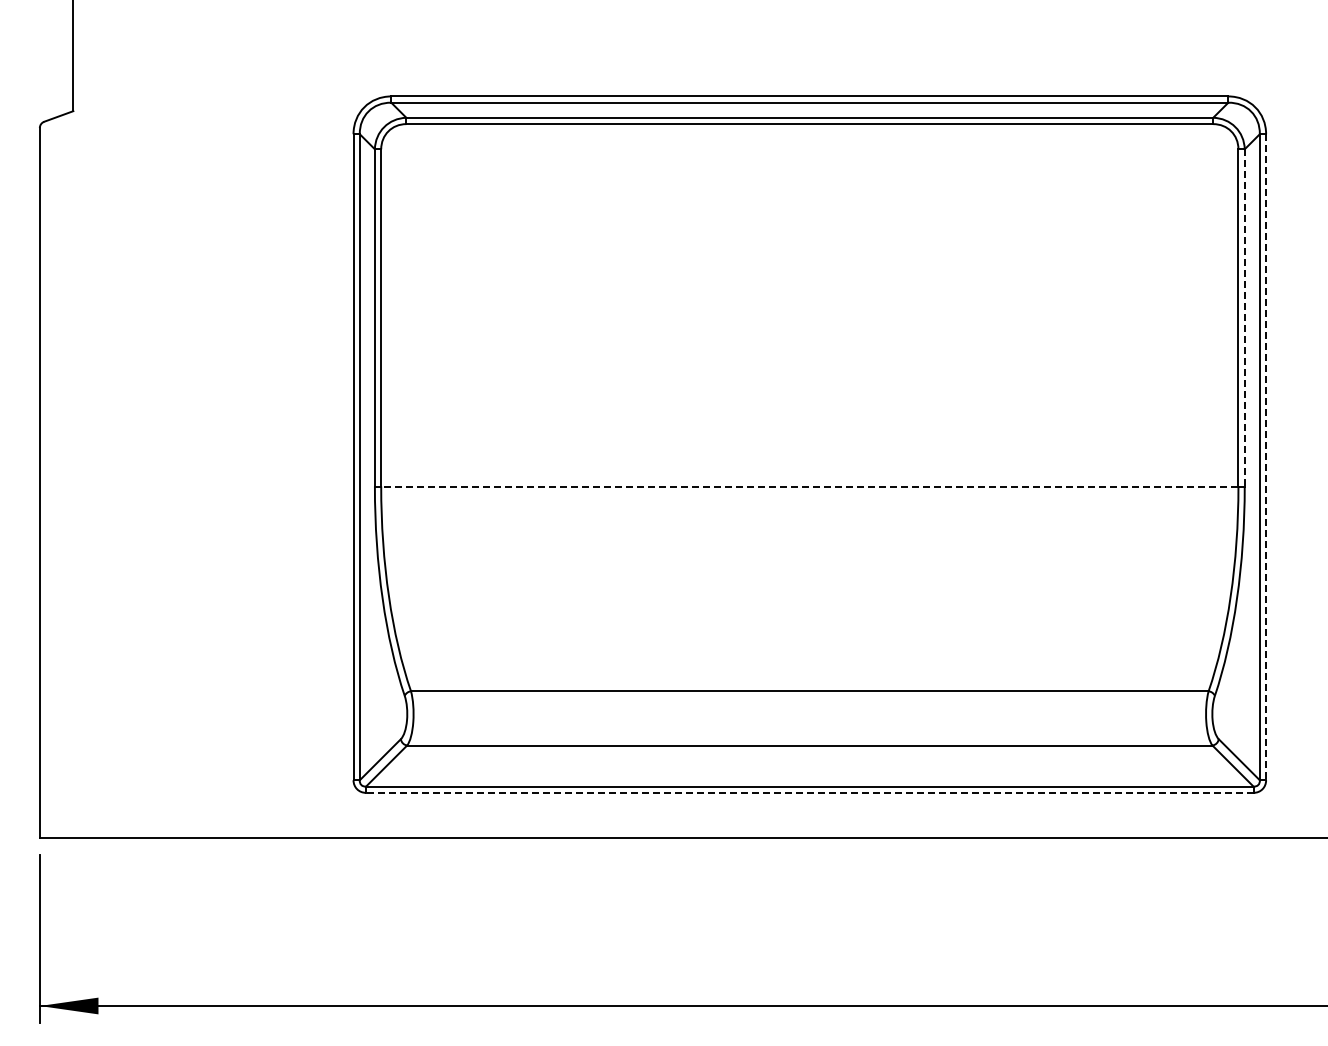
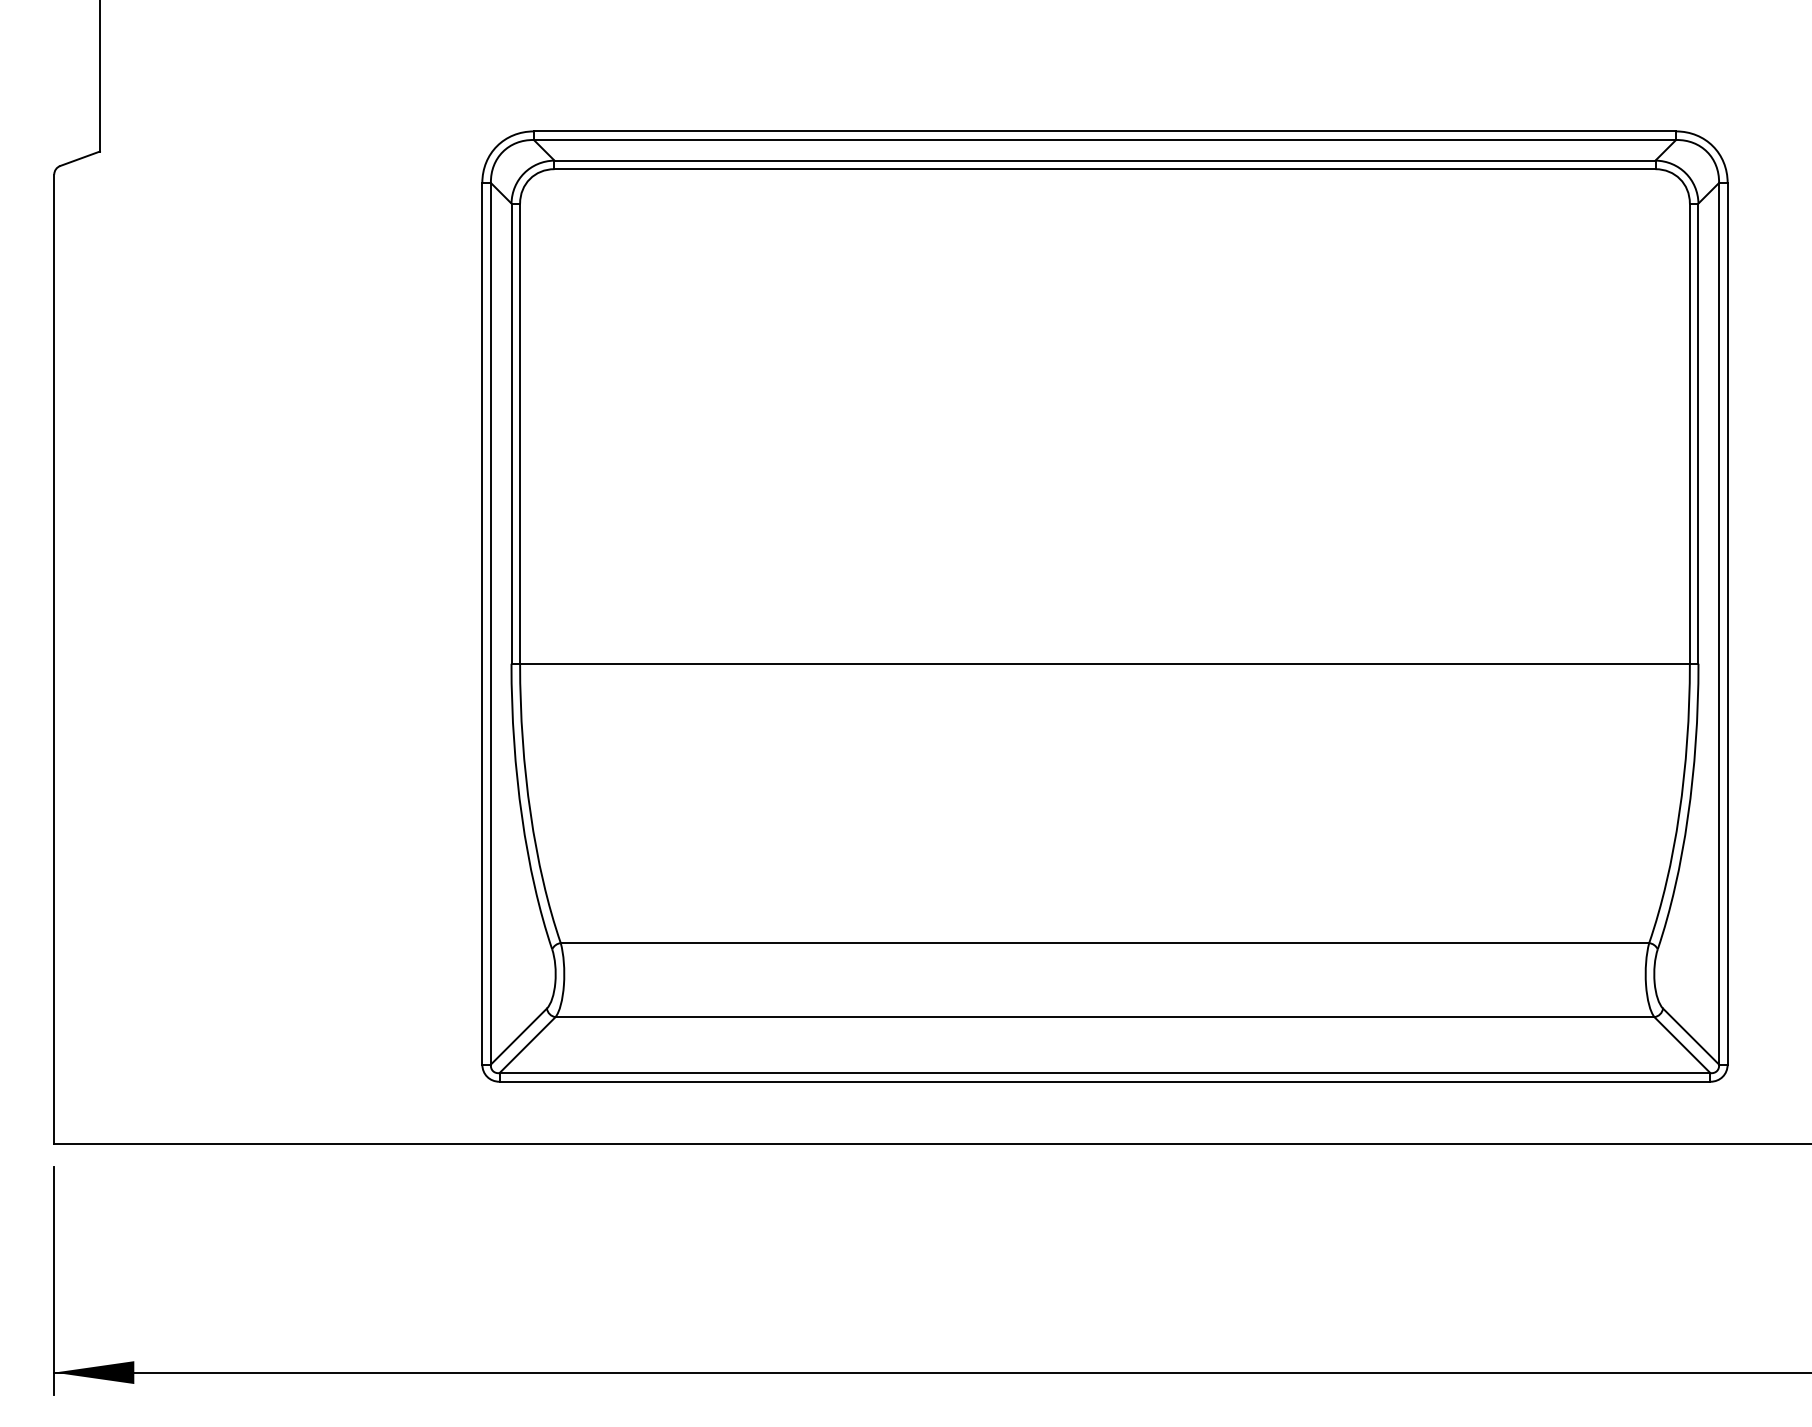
line: (1244, 317) -> (1698, 433), dashed -> solid
line: (1266, 457) -> (1728, 624), dashed -> solid
line: (809, 486) -> (1104, 663), dashed -> solid
line: (809, 792) -> (1104, 1081), dashed -> solid

